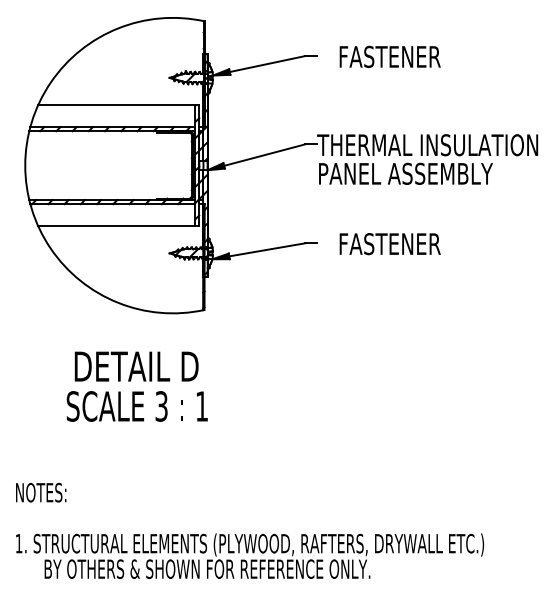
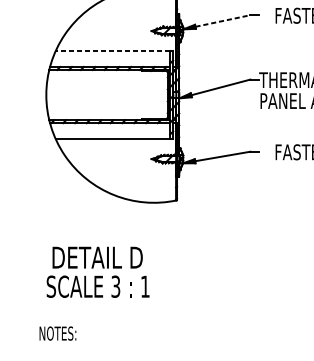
line: (267, 64) -> (222, 21), solid -> dashed
line: (116, 105) -> (112, 51), solid -> dashed
part: (136, 386) -> (97, 272), moved

